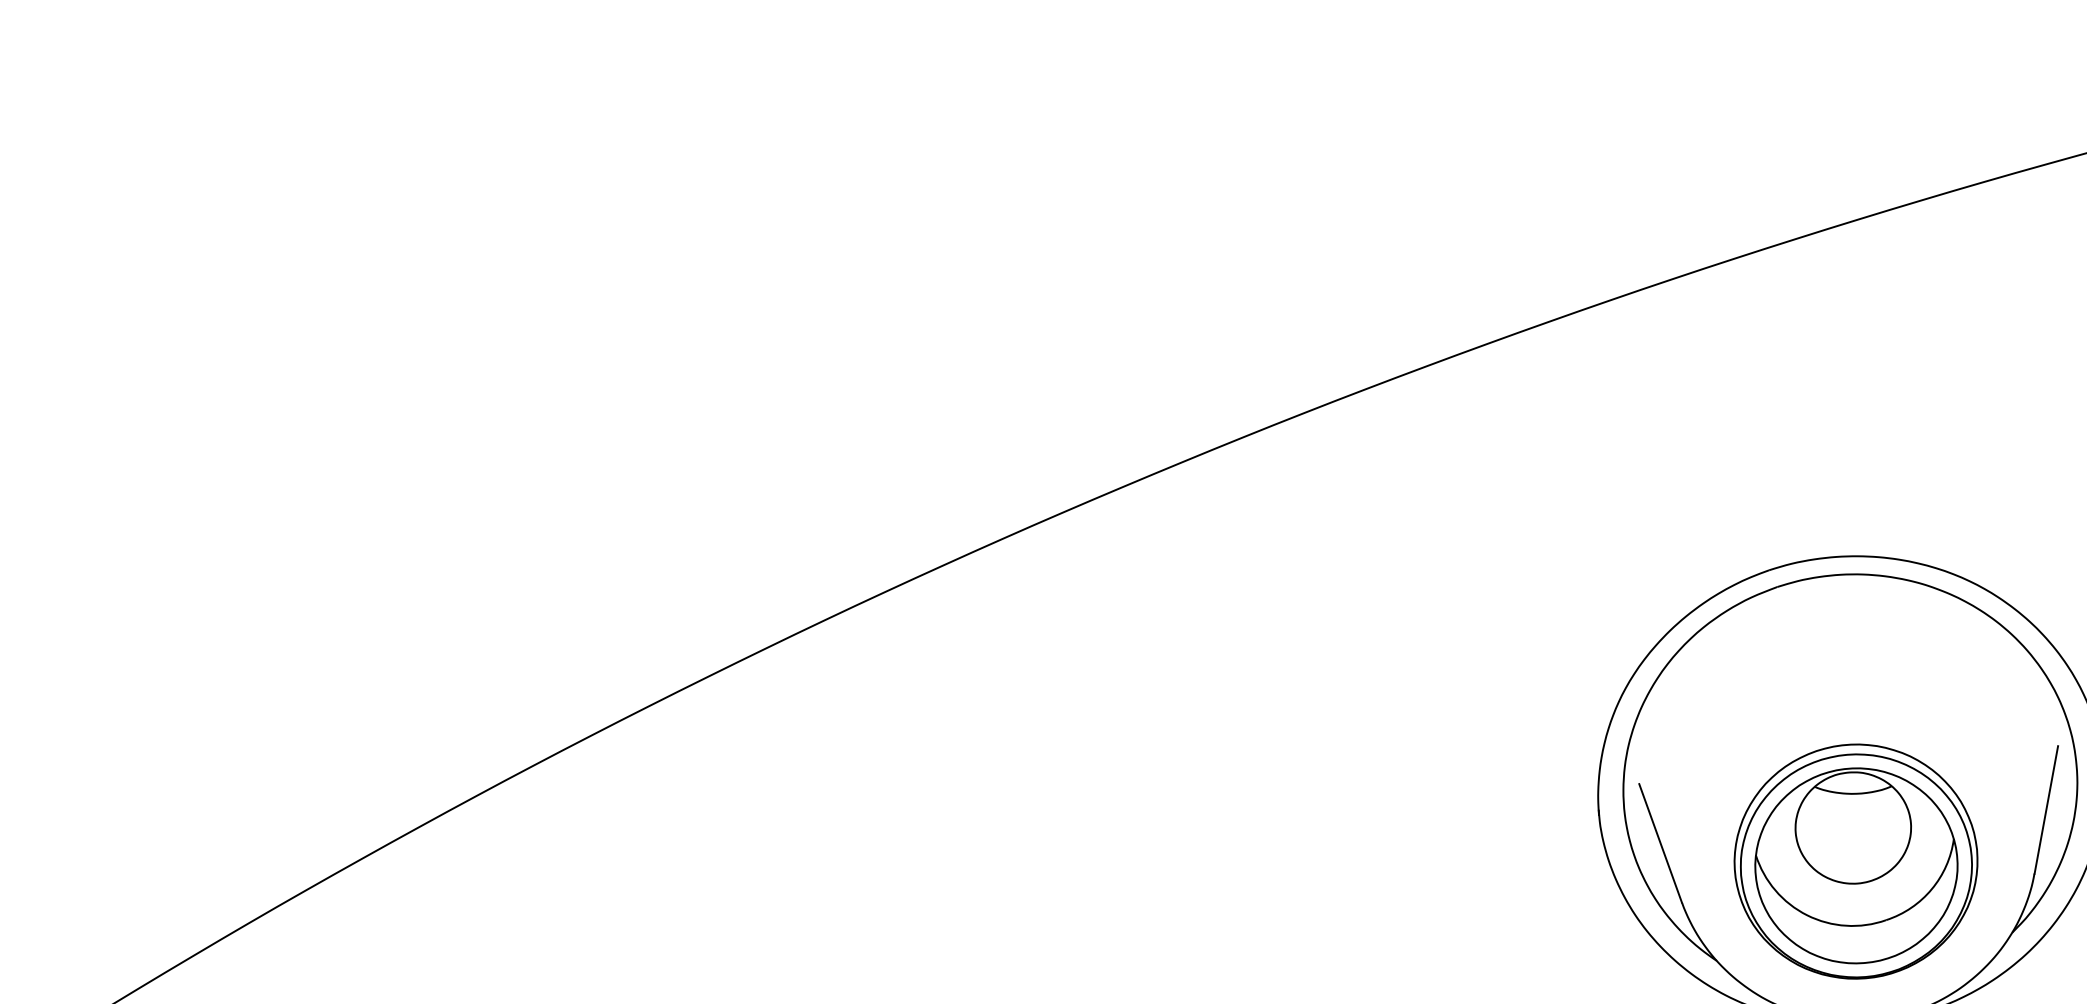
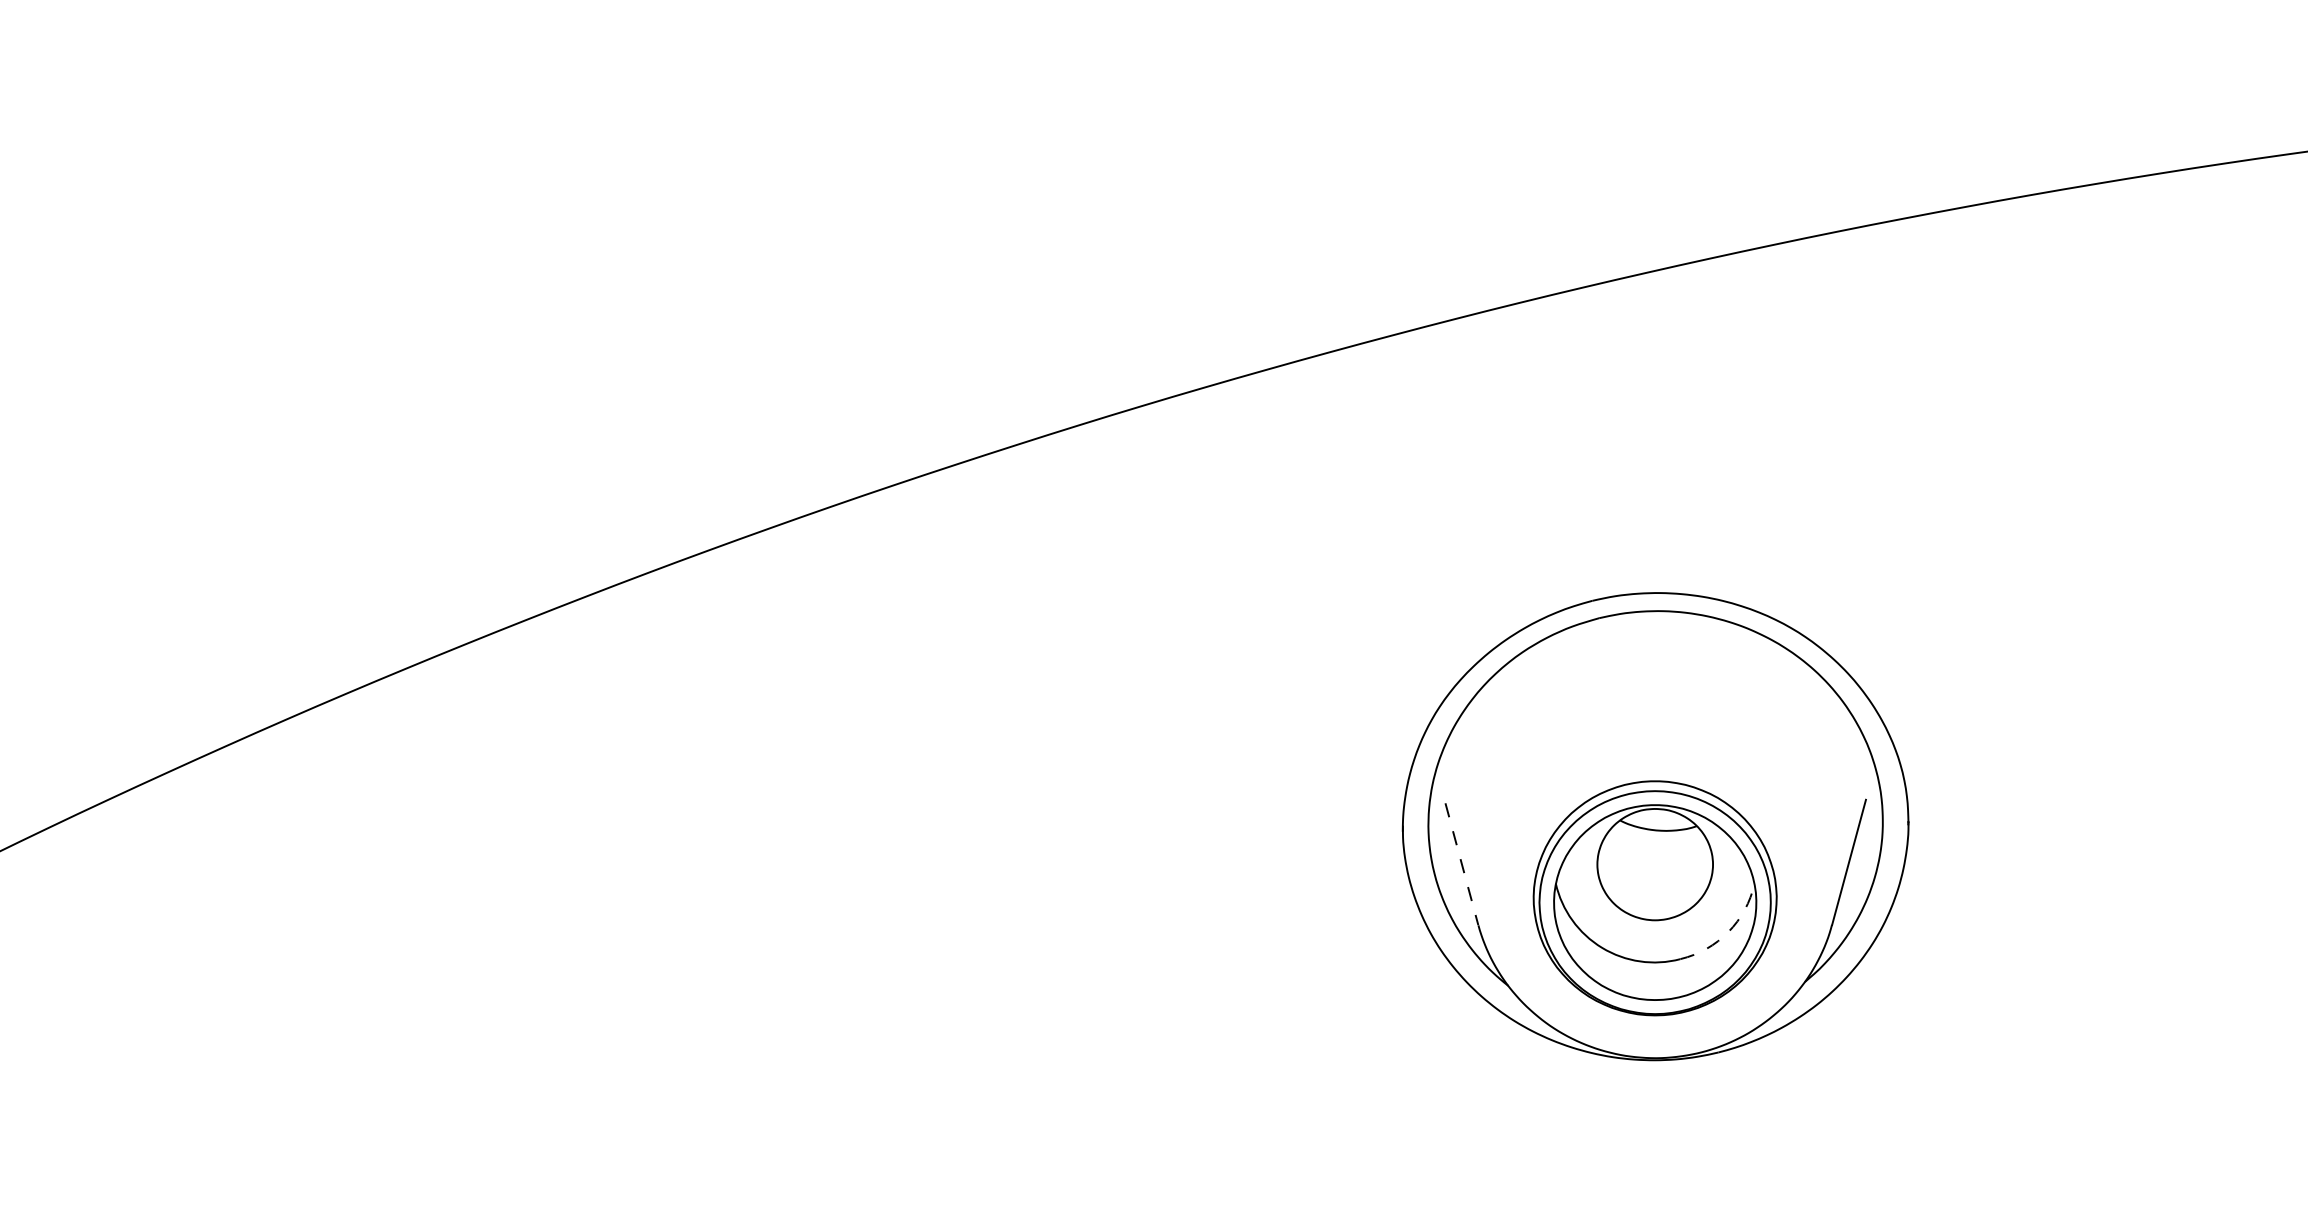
line: (1661, 843) -> (1462, 864), solid -> dashed
arc: (1931, 889) -> (1728, 932), solid -> dashed

